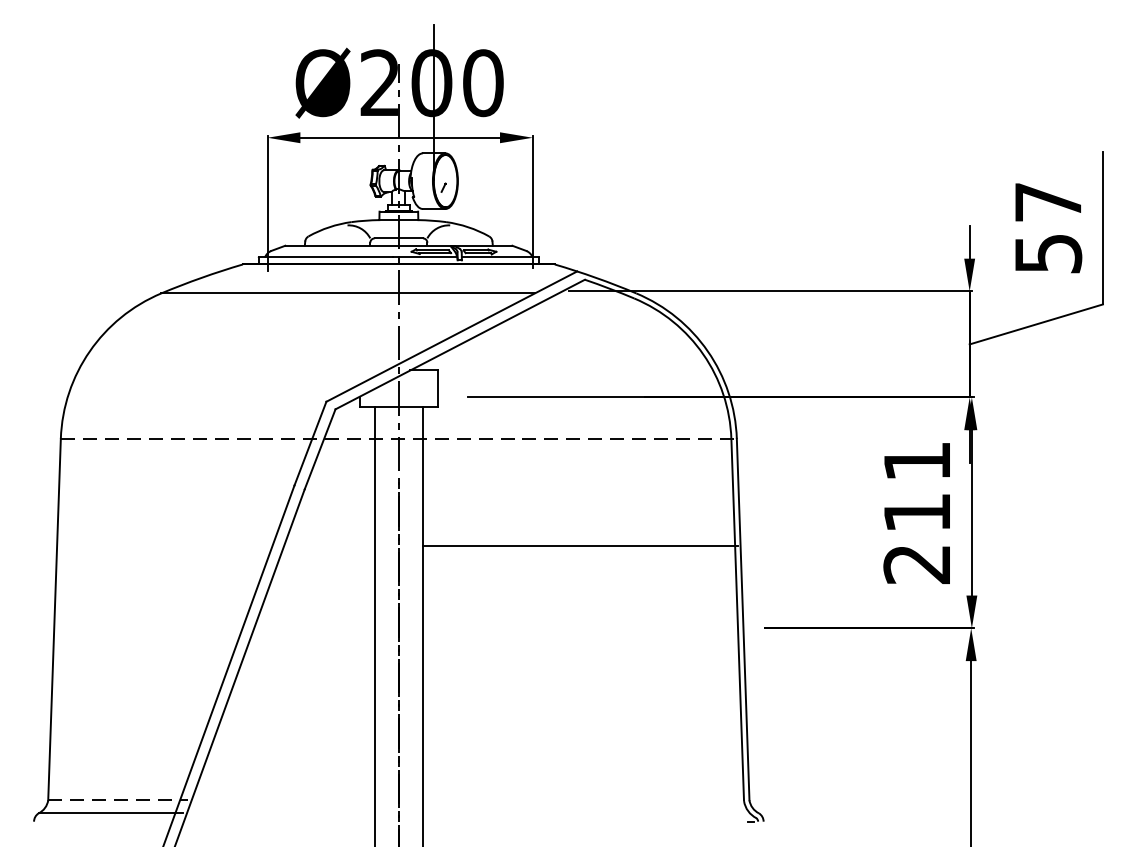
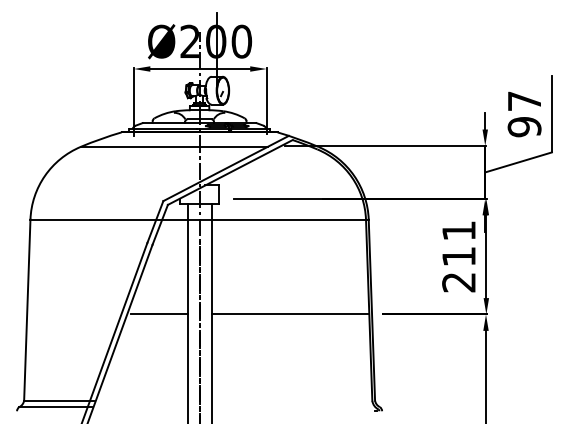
text: (1048, 254) -> (524, 127), 57 -> 97
line: (400, 438) -> (200, 219), dashed -> solid
line: (580, 546) -> (290, 314), moved
line: (318, 628) -> (159, 314), added
line: (118, 800) -> (59, 400), dashed -> solid

